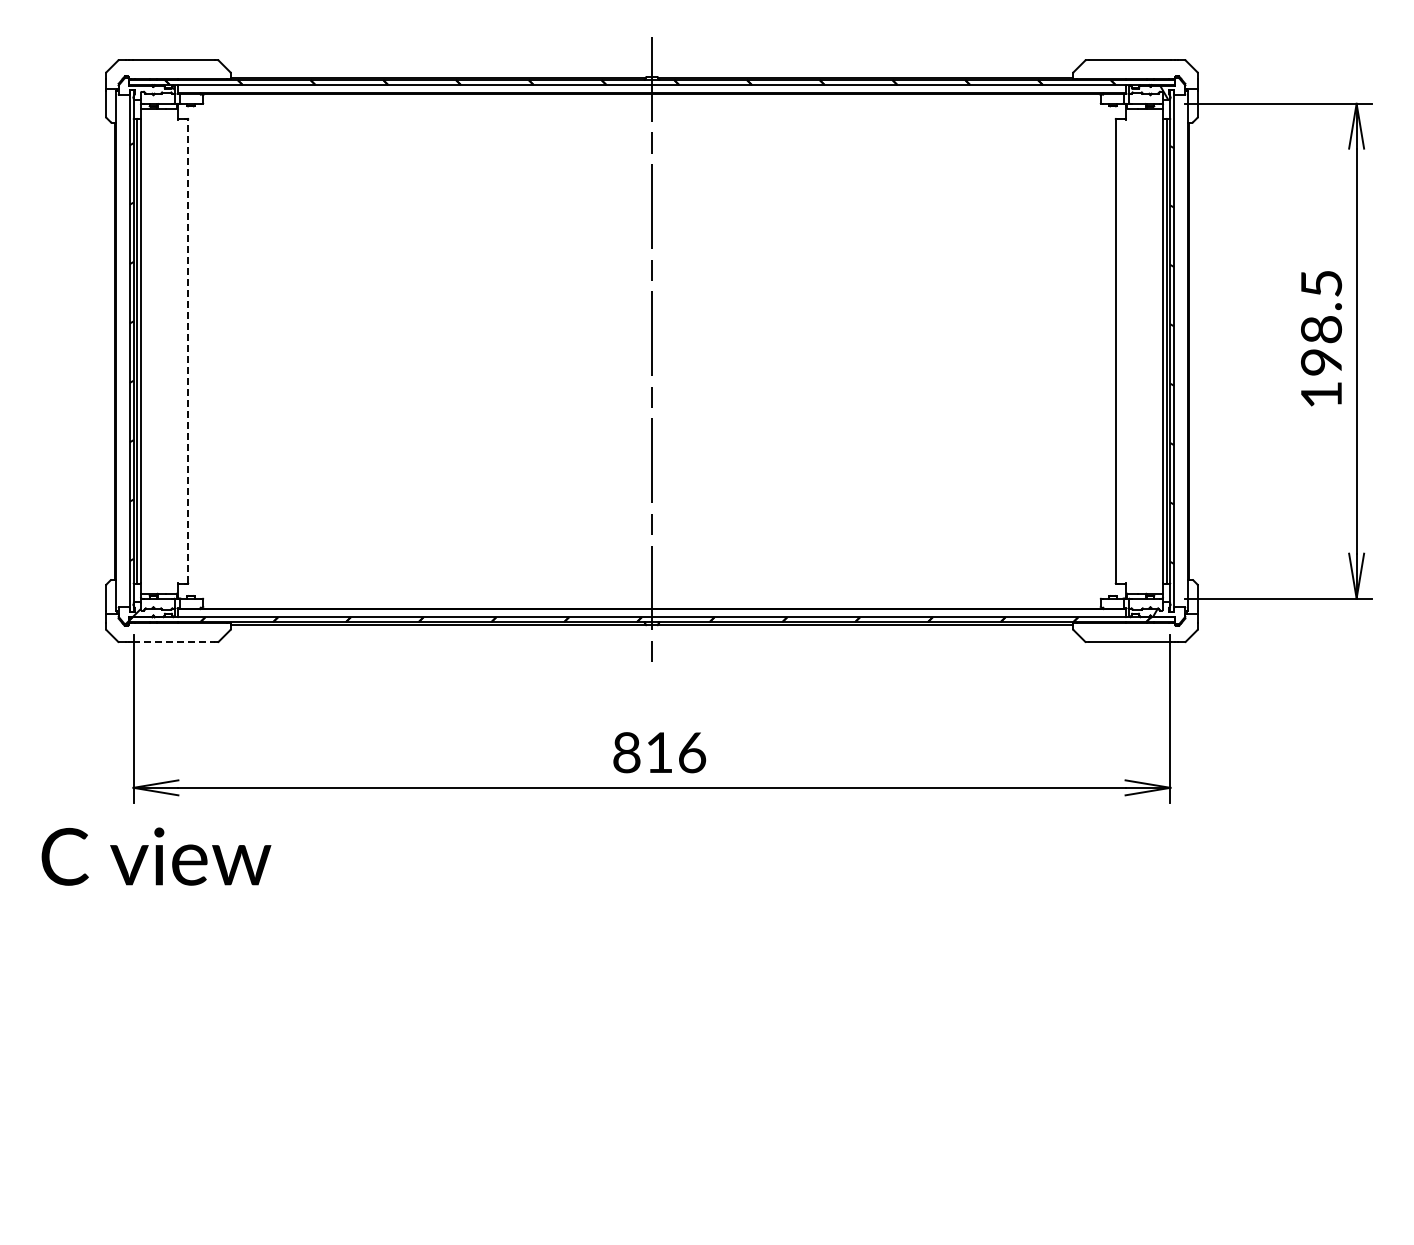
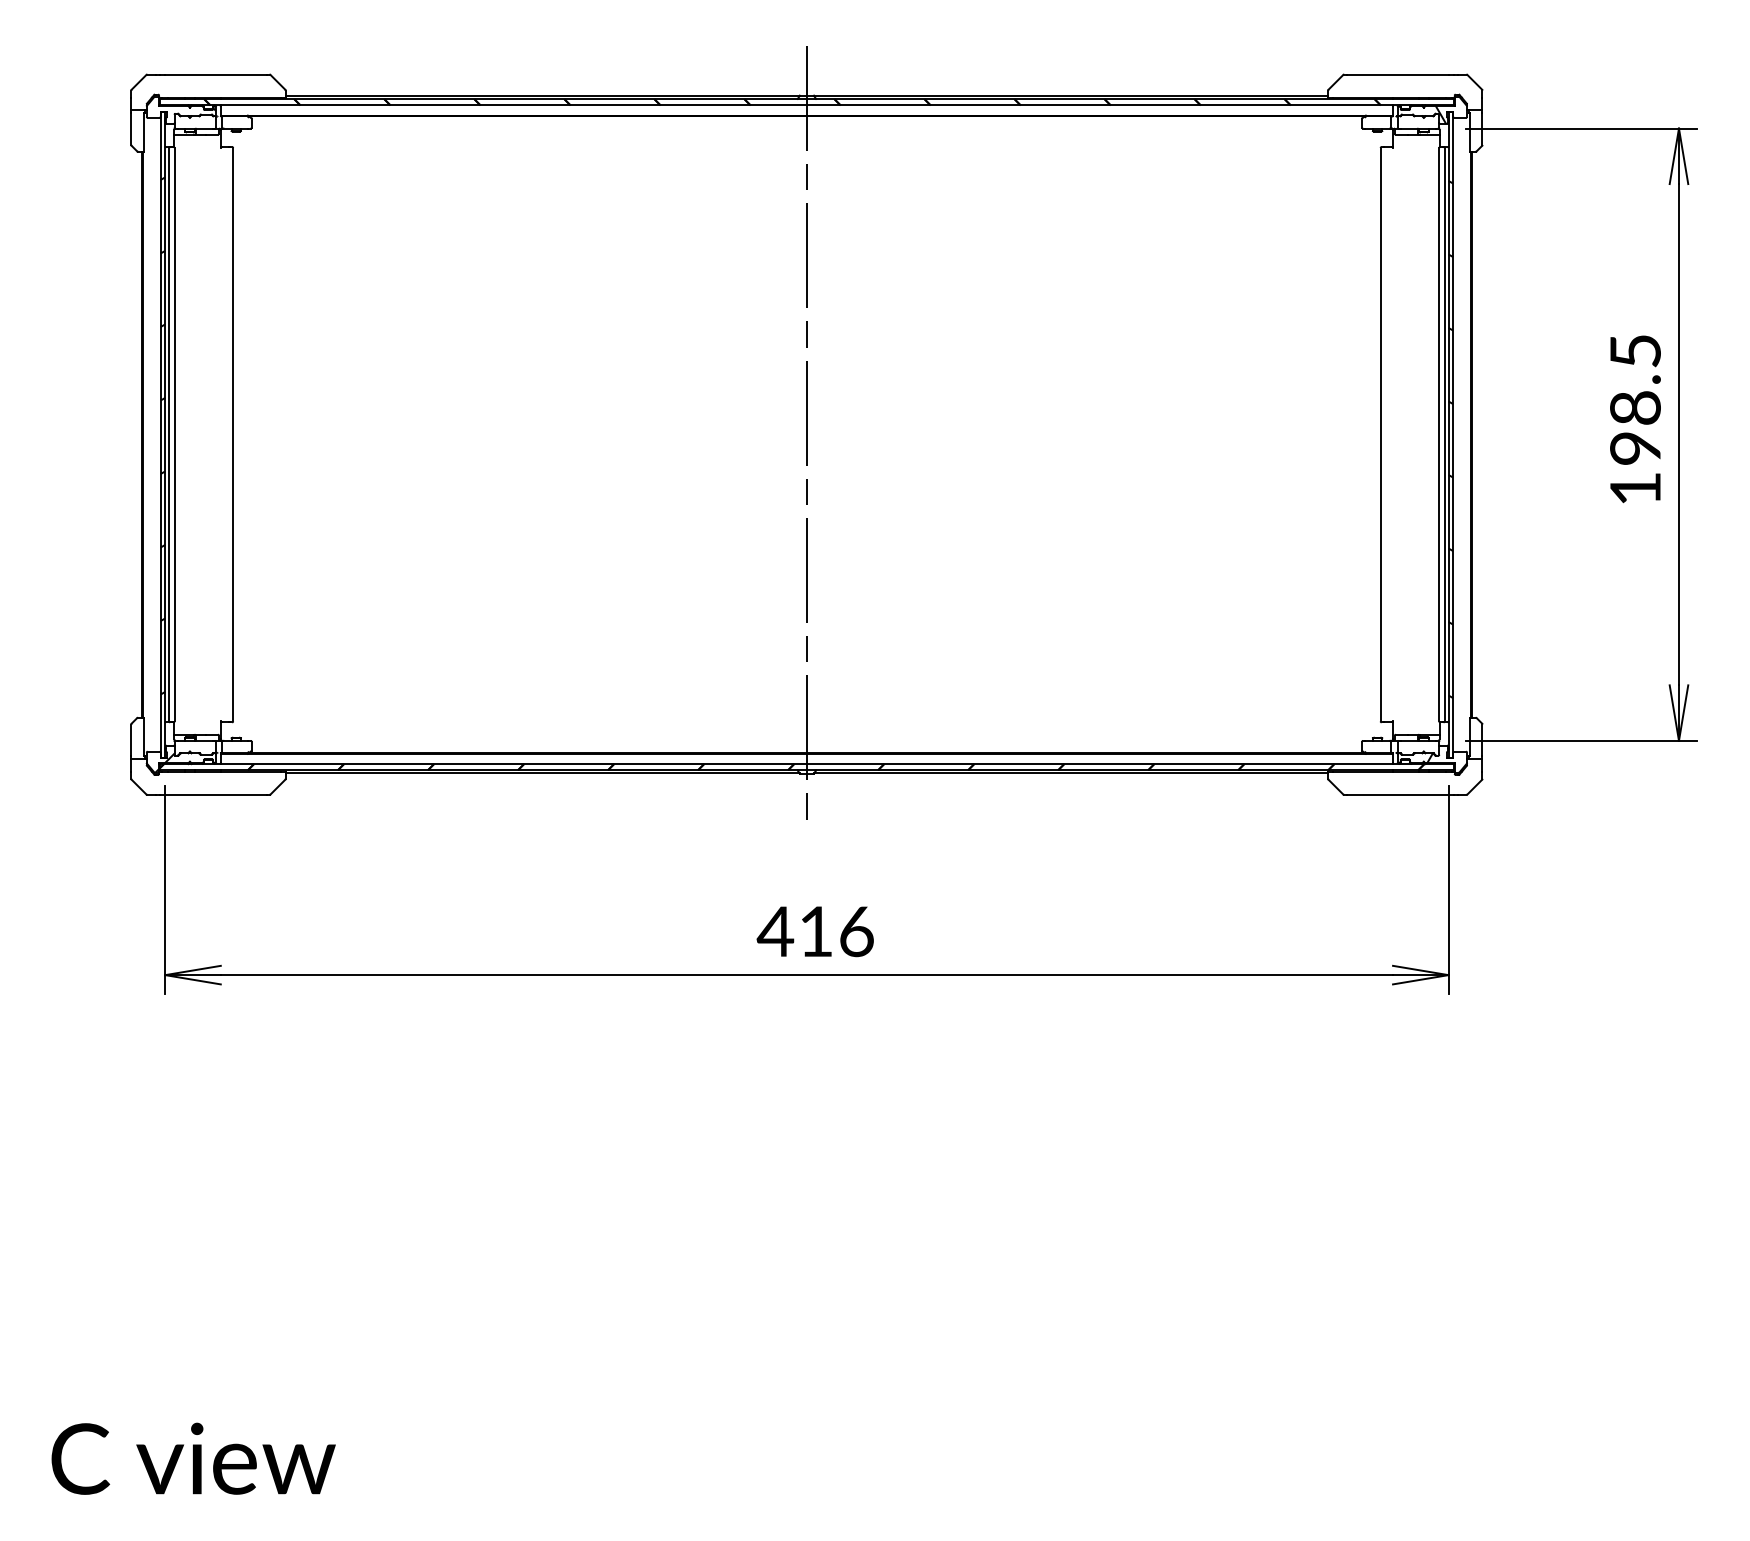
line: (188, 351) -> (233, 435), dashed -> solid
line: (174, 642) -> (215, 795), dashed -> solid
text: (626, 752) -> (775, 931), 816 -> 416
text: (156, 856) -> (193, 1458), moved

